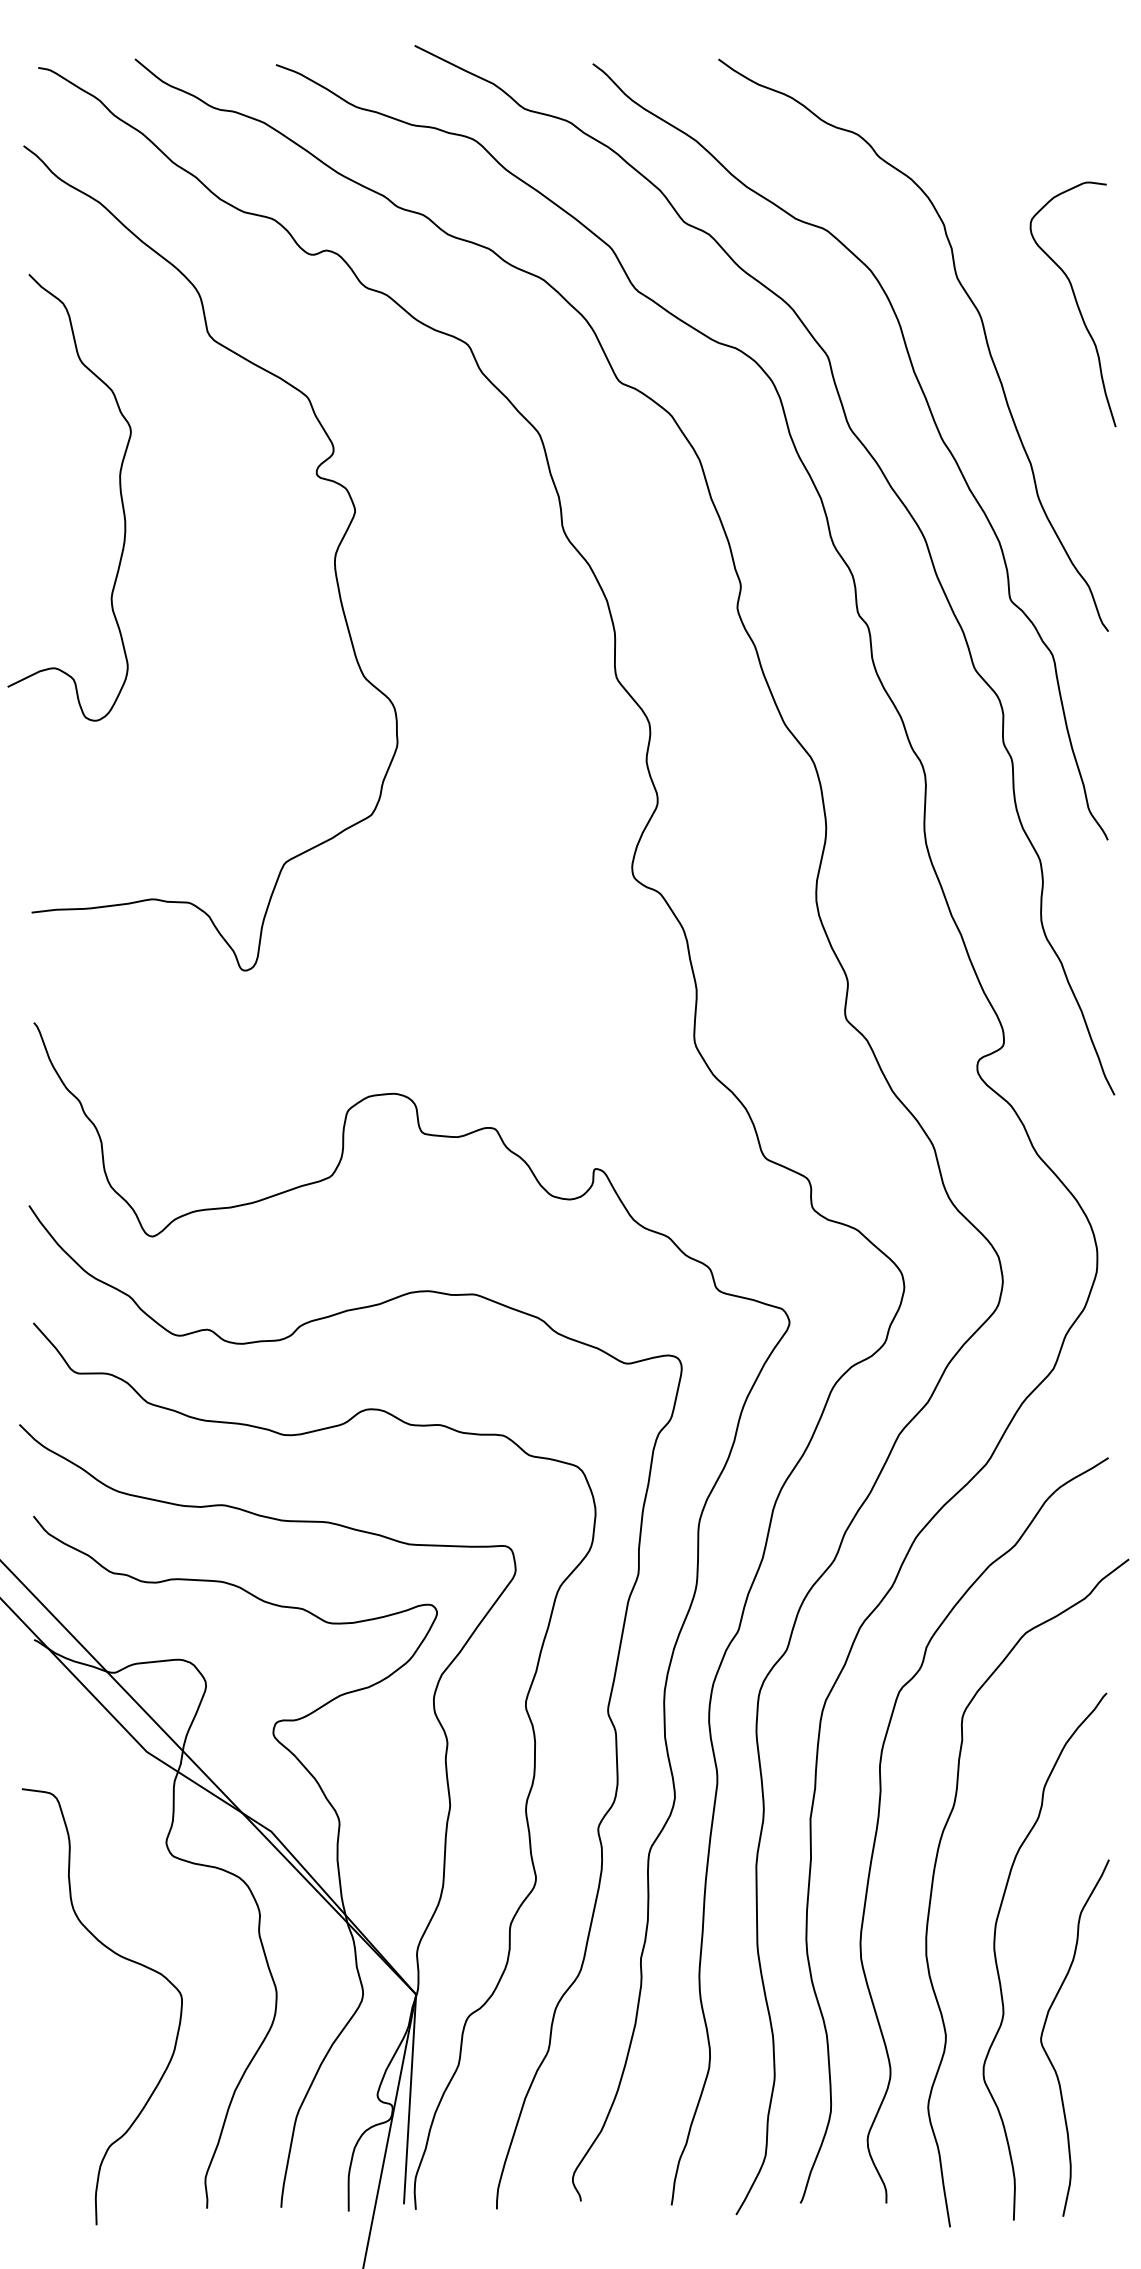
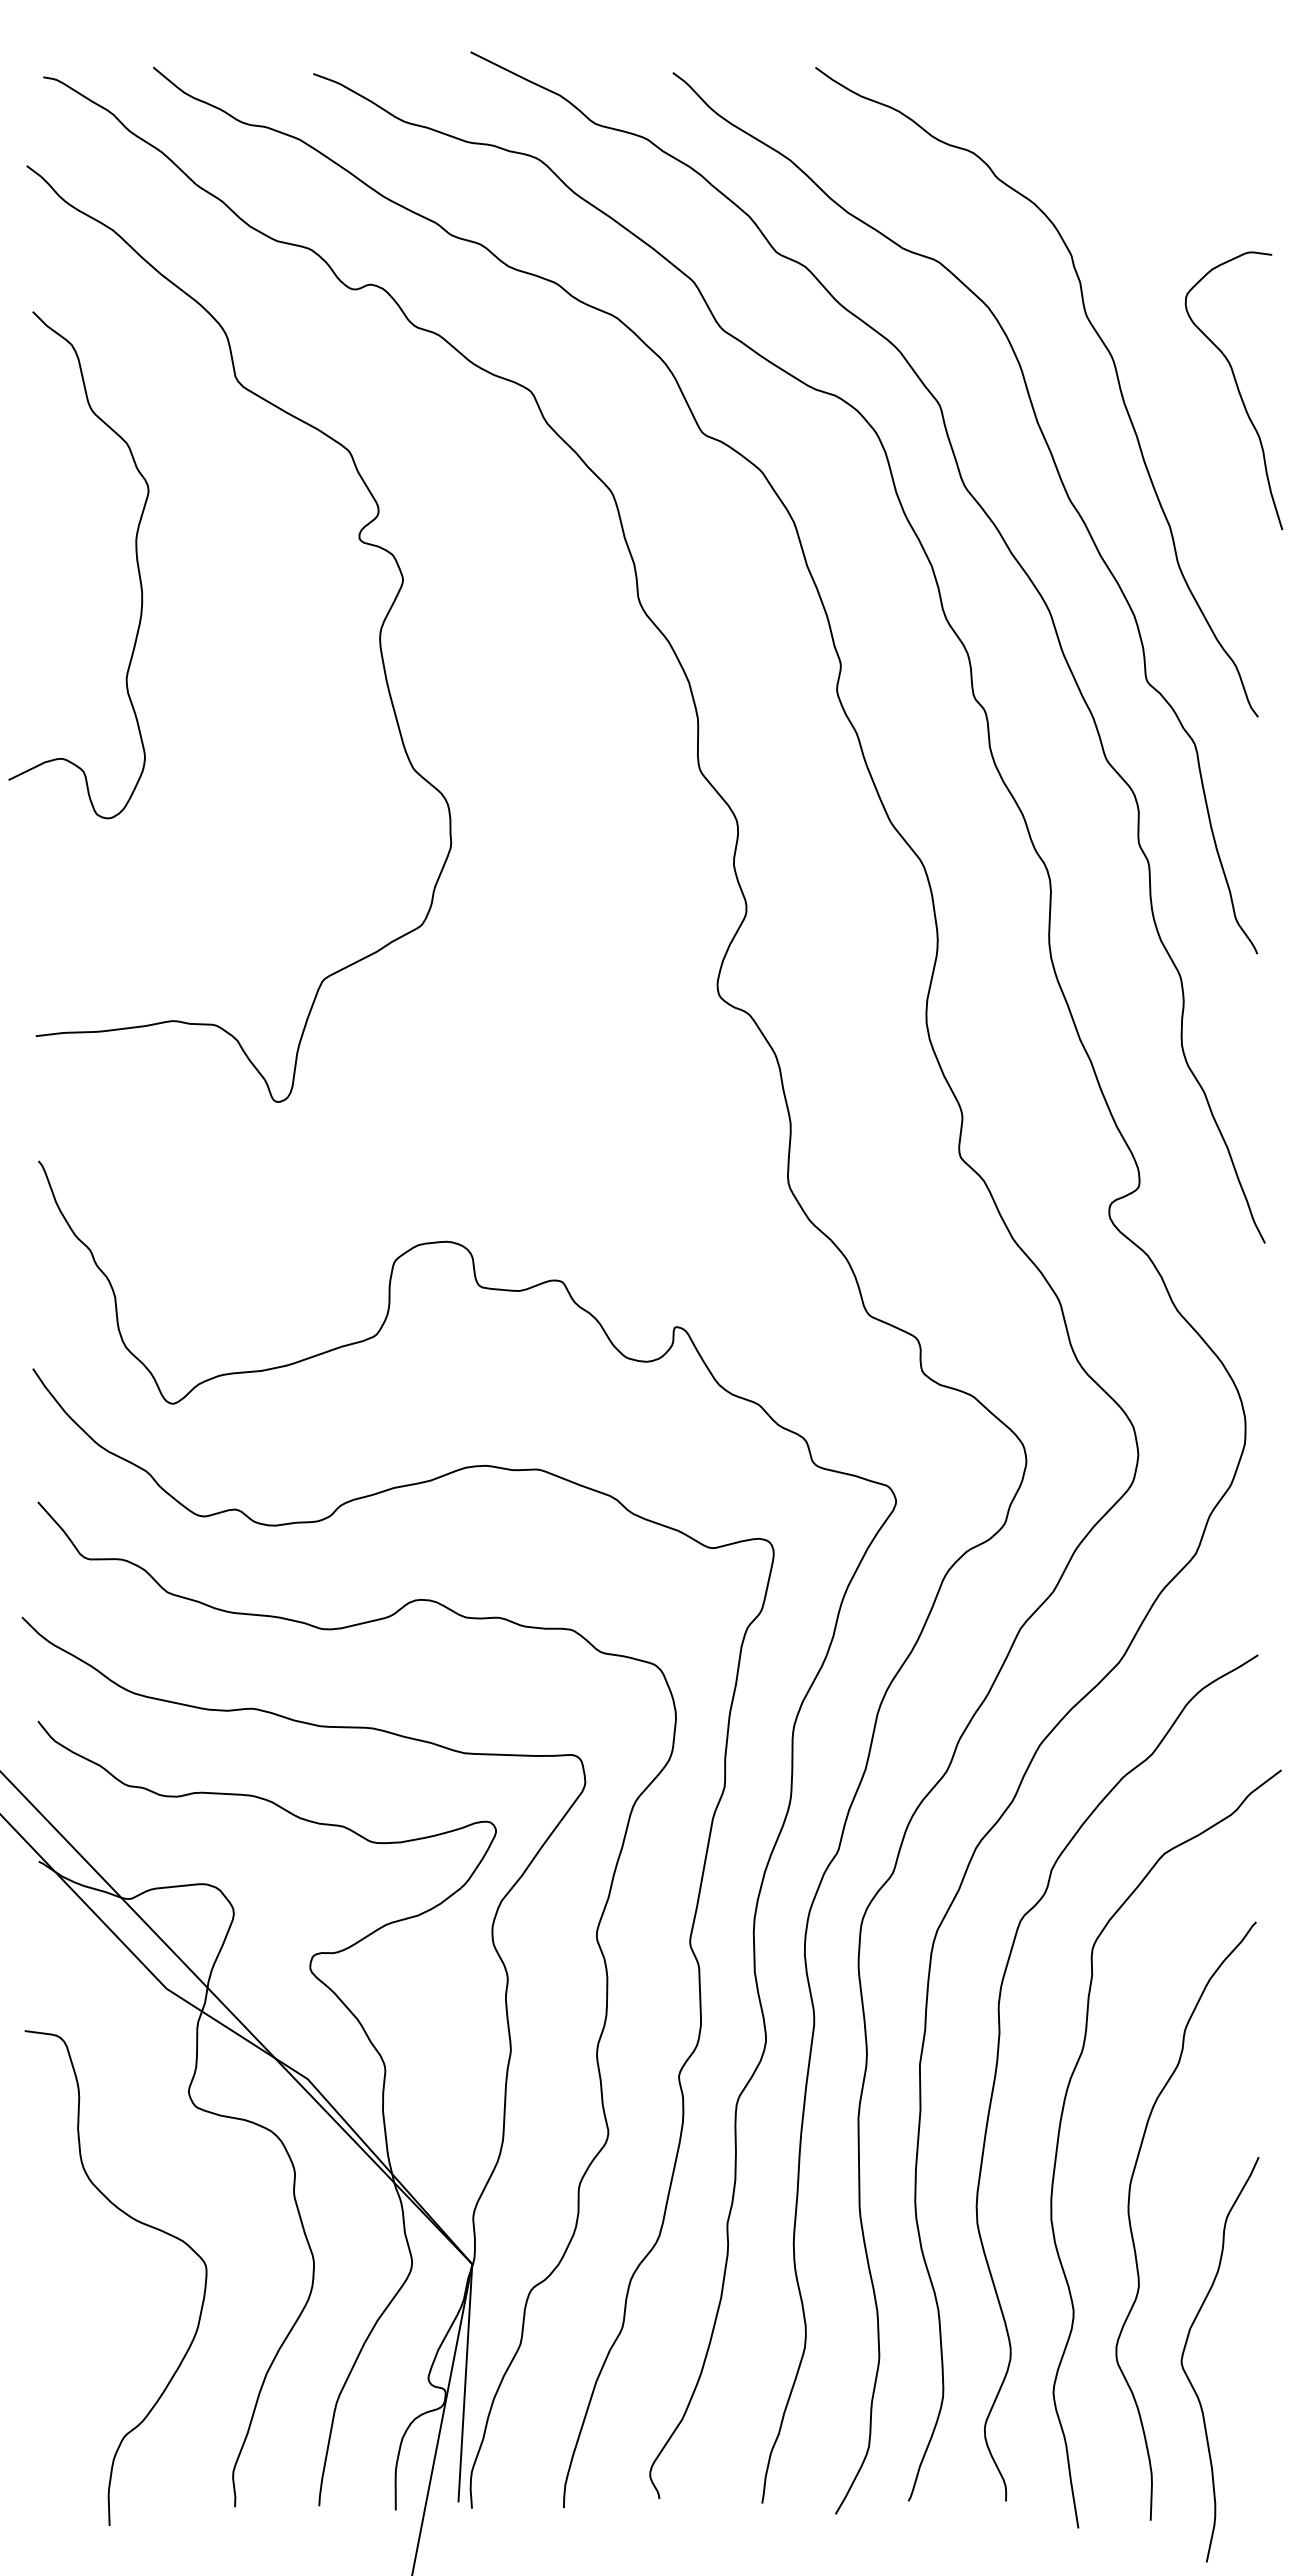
curve: (1076, 304) -> (1237, 390), moved
curve: (1046, 2051) -> (1187, 2374), moved

